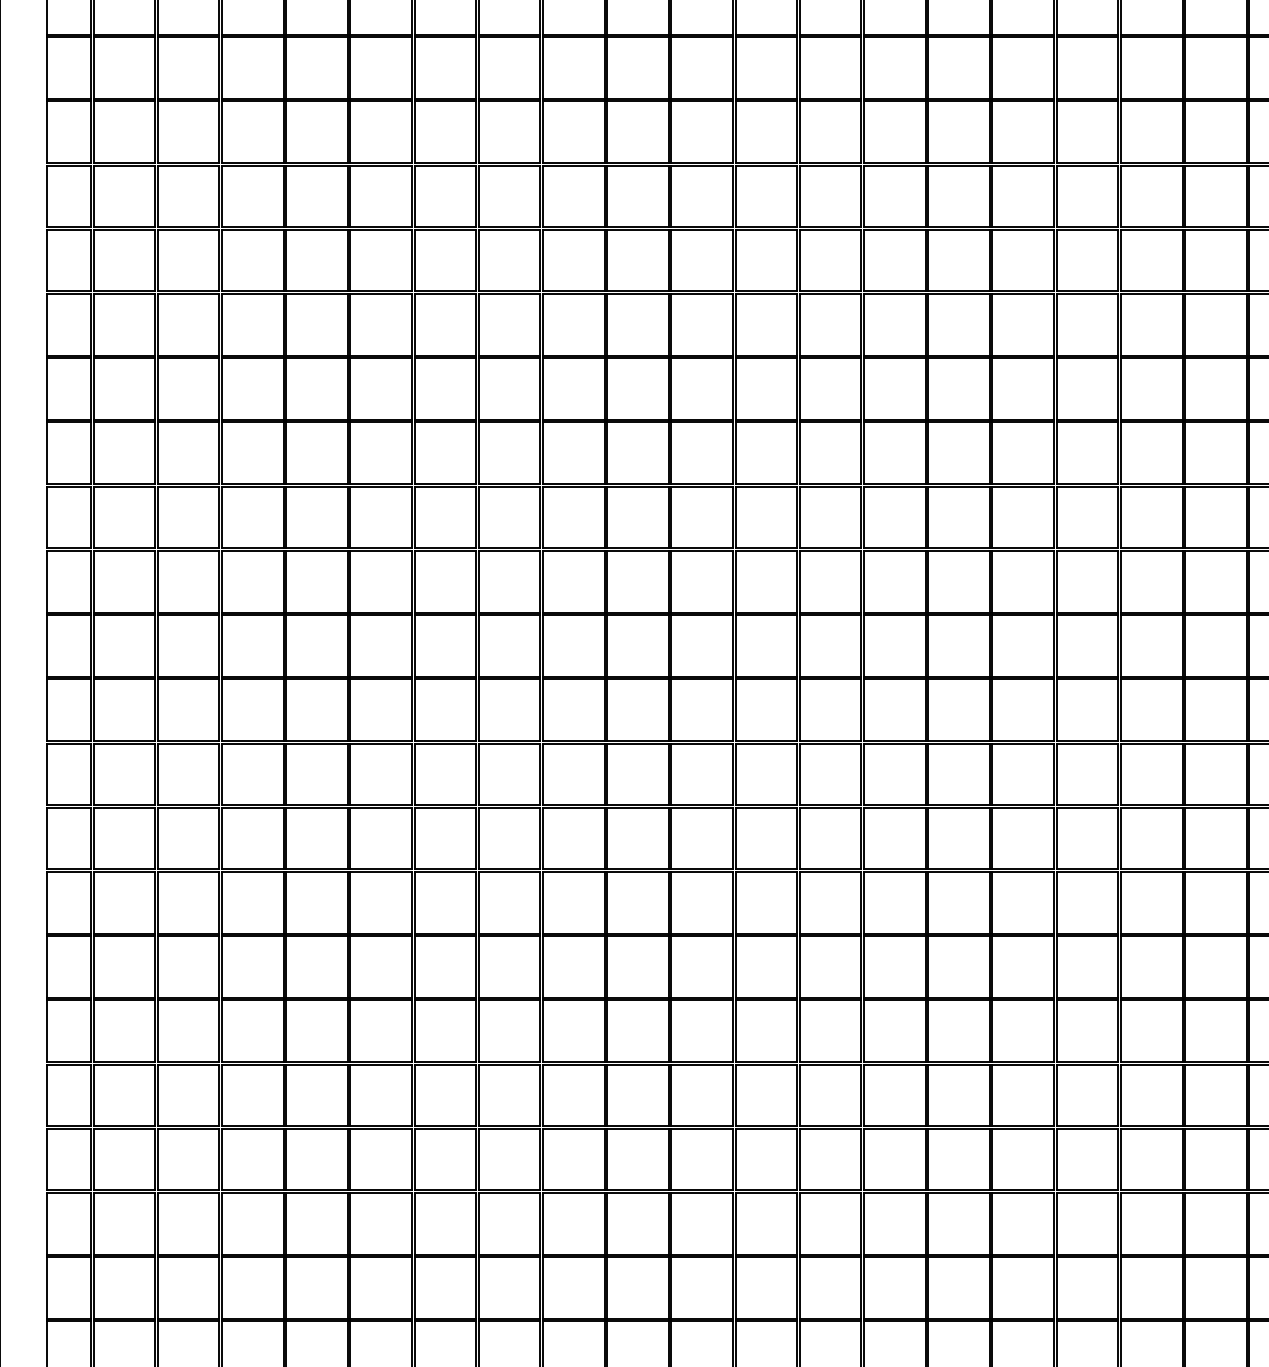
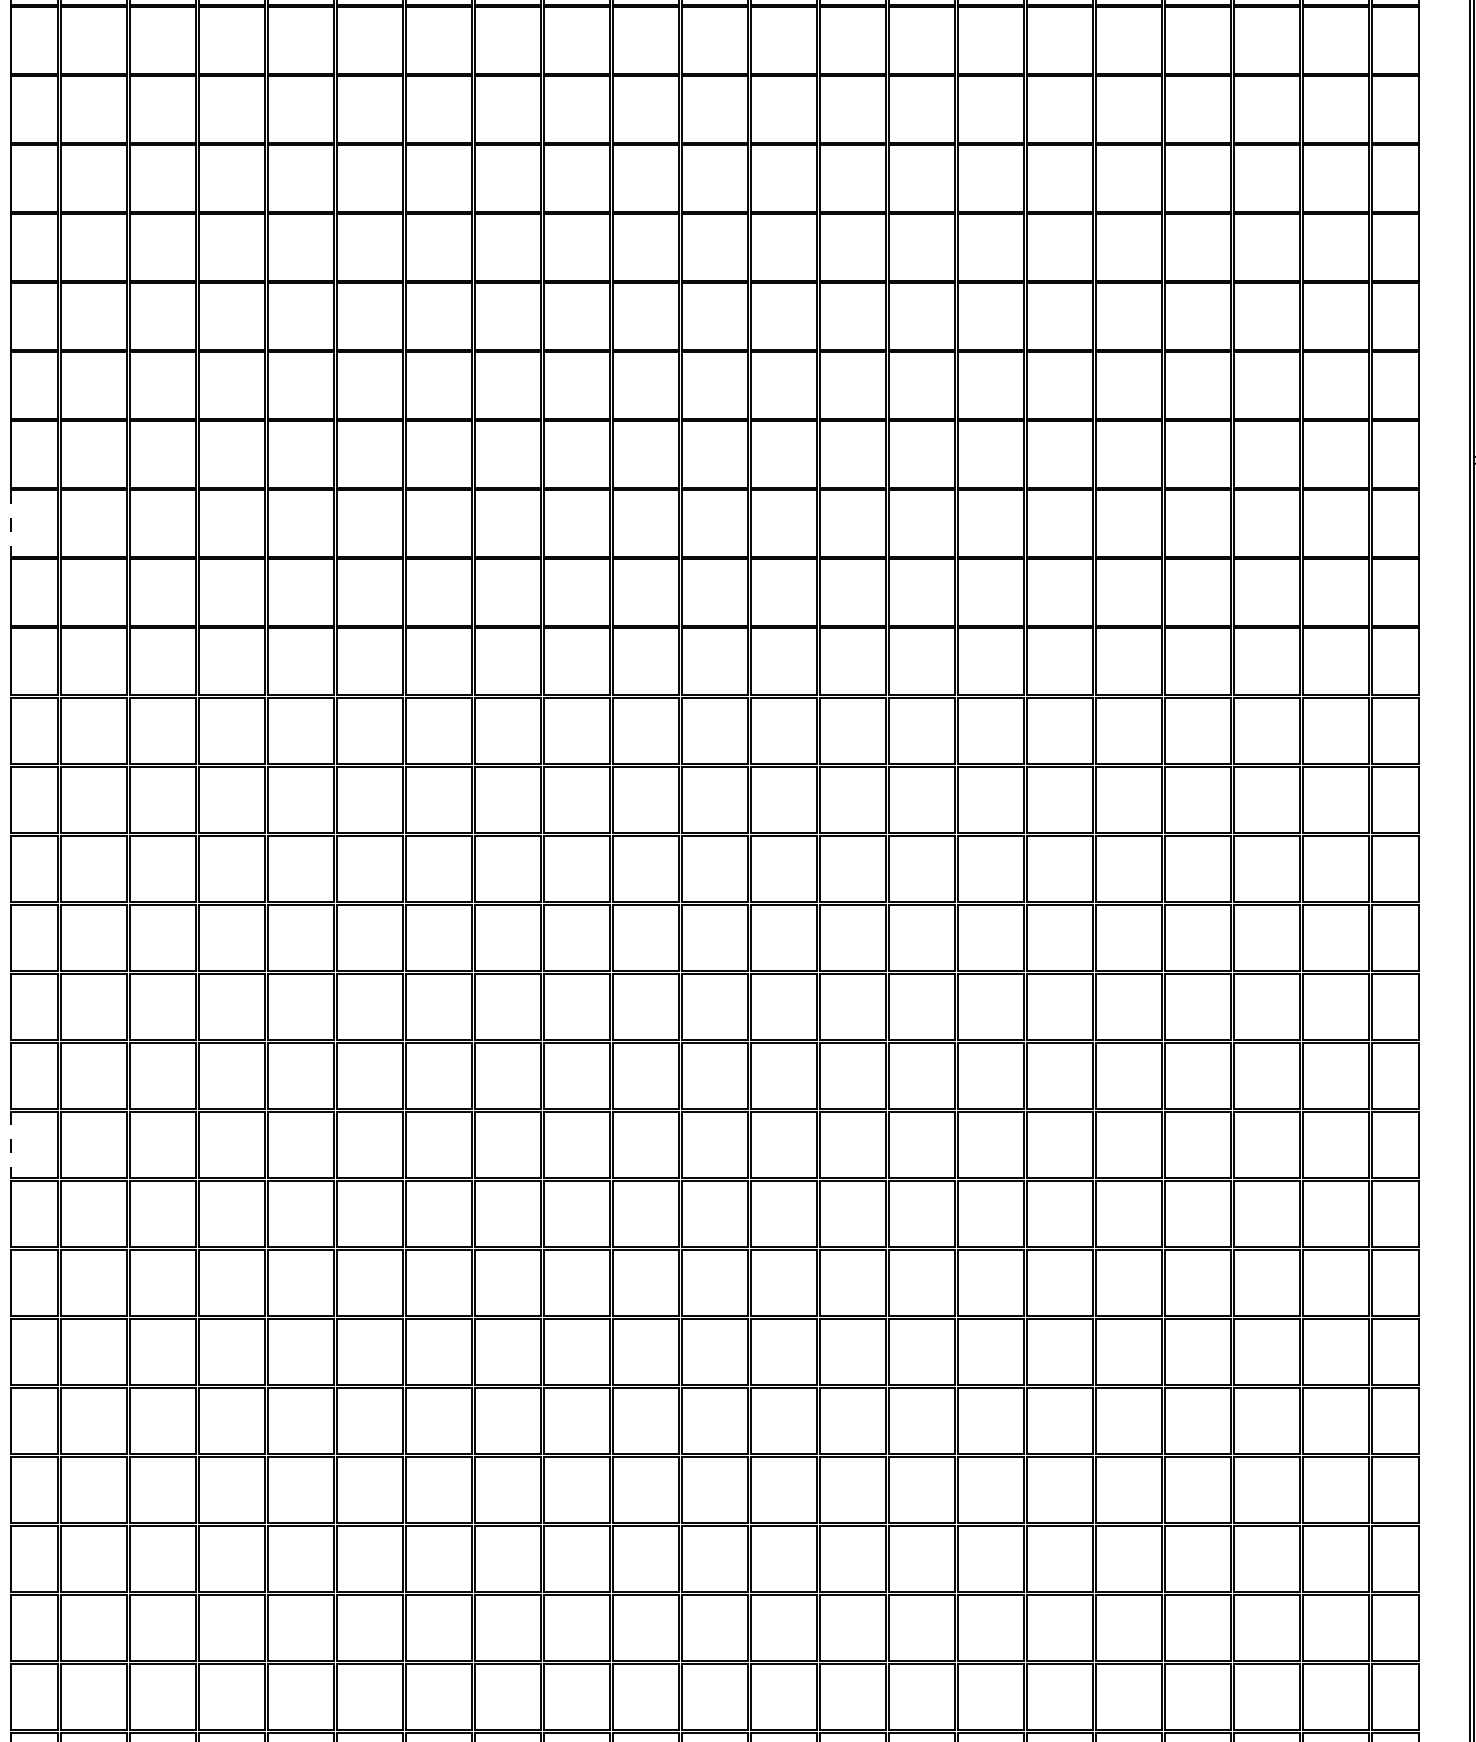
line: (46, 133) -> (10, 524), solid -> dashed
line: (46, 710) -> (10, 1145), solid -> dashed

